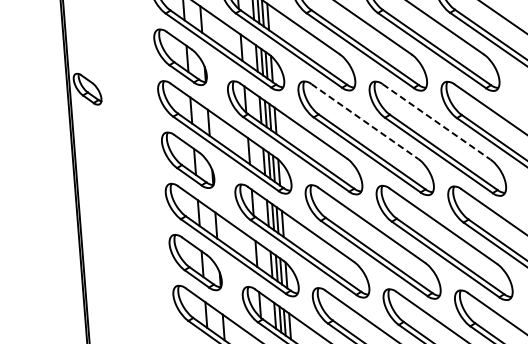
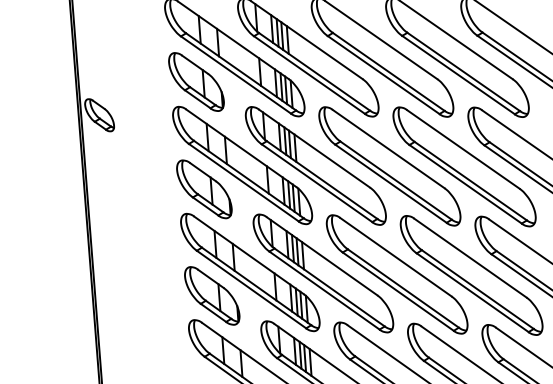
line: (365, 122) -> (389, 149), dashed -> solid
line: (436, 122) -> (463, 149), dashed -> solid

